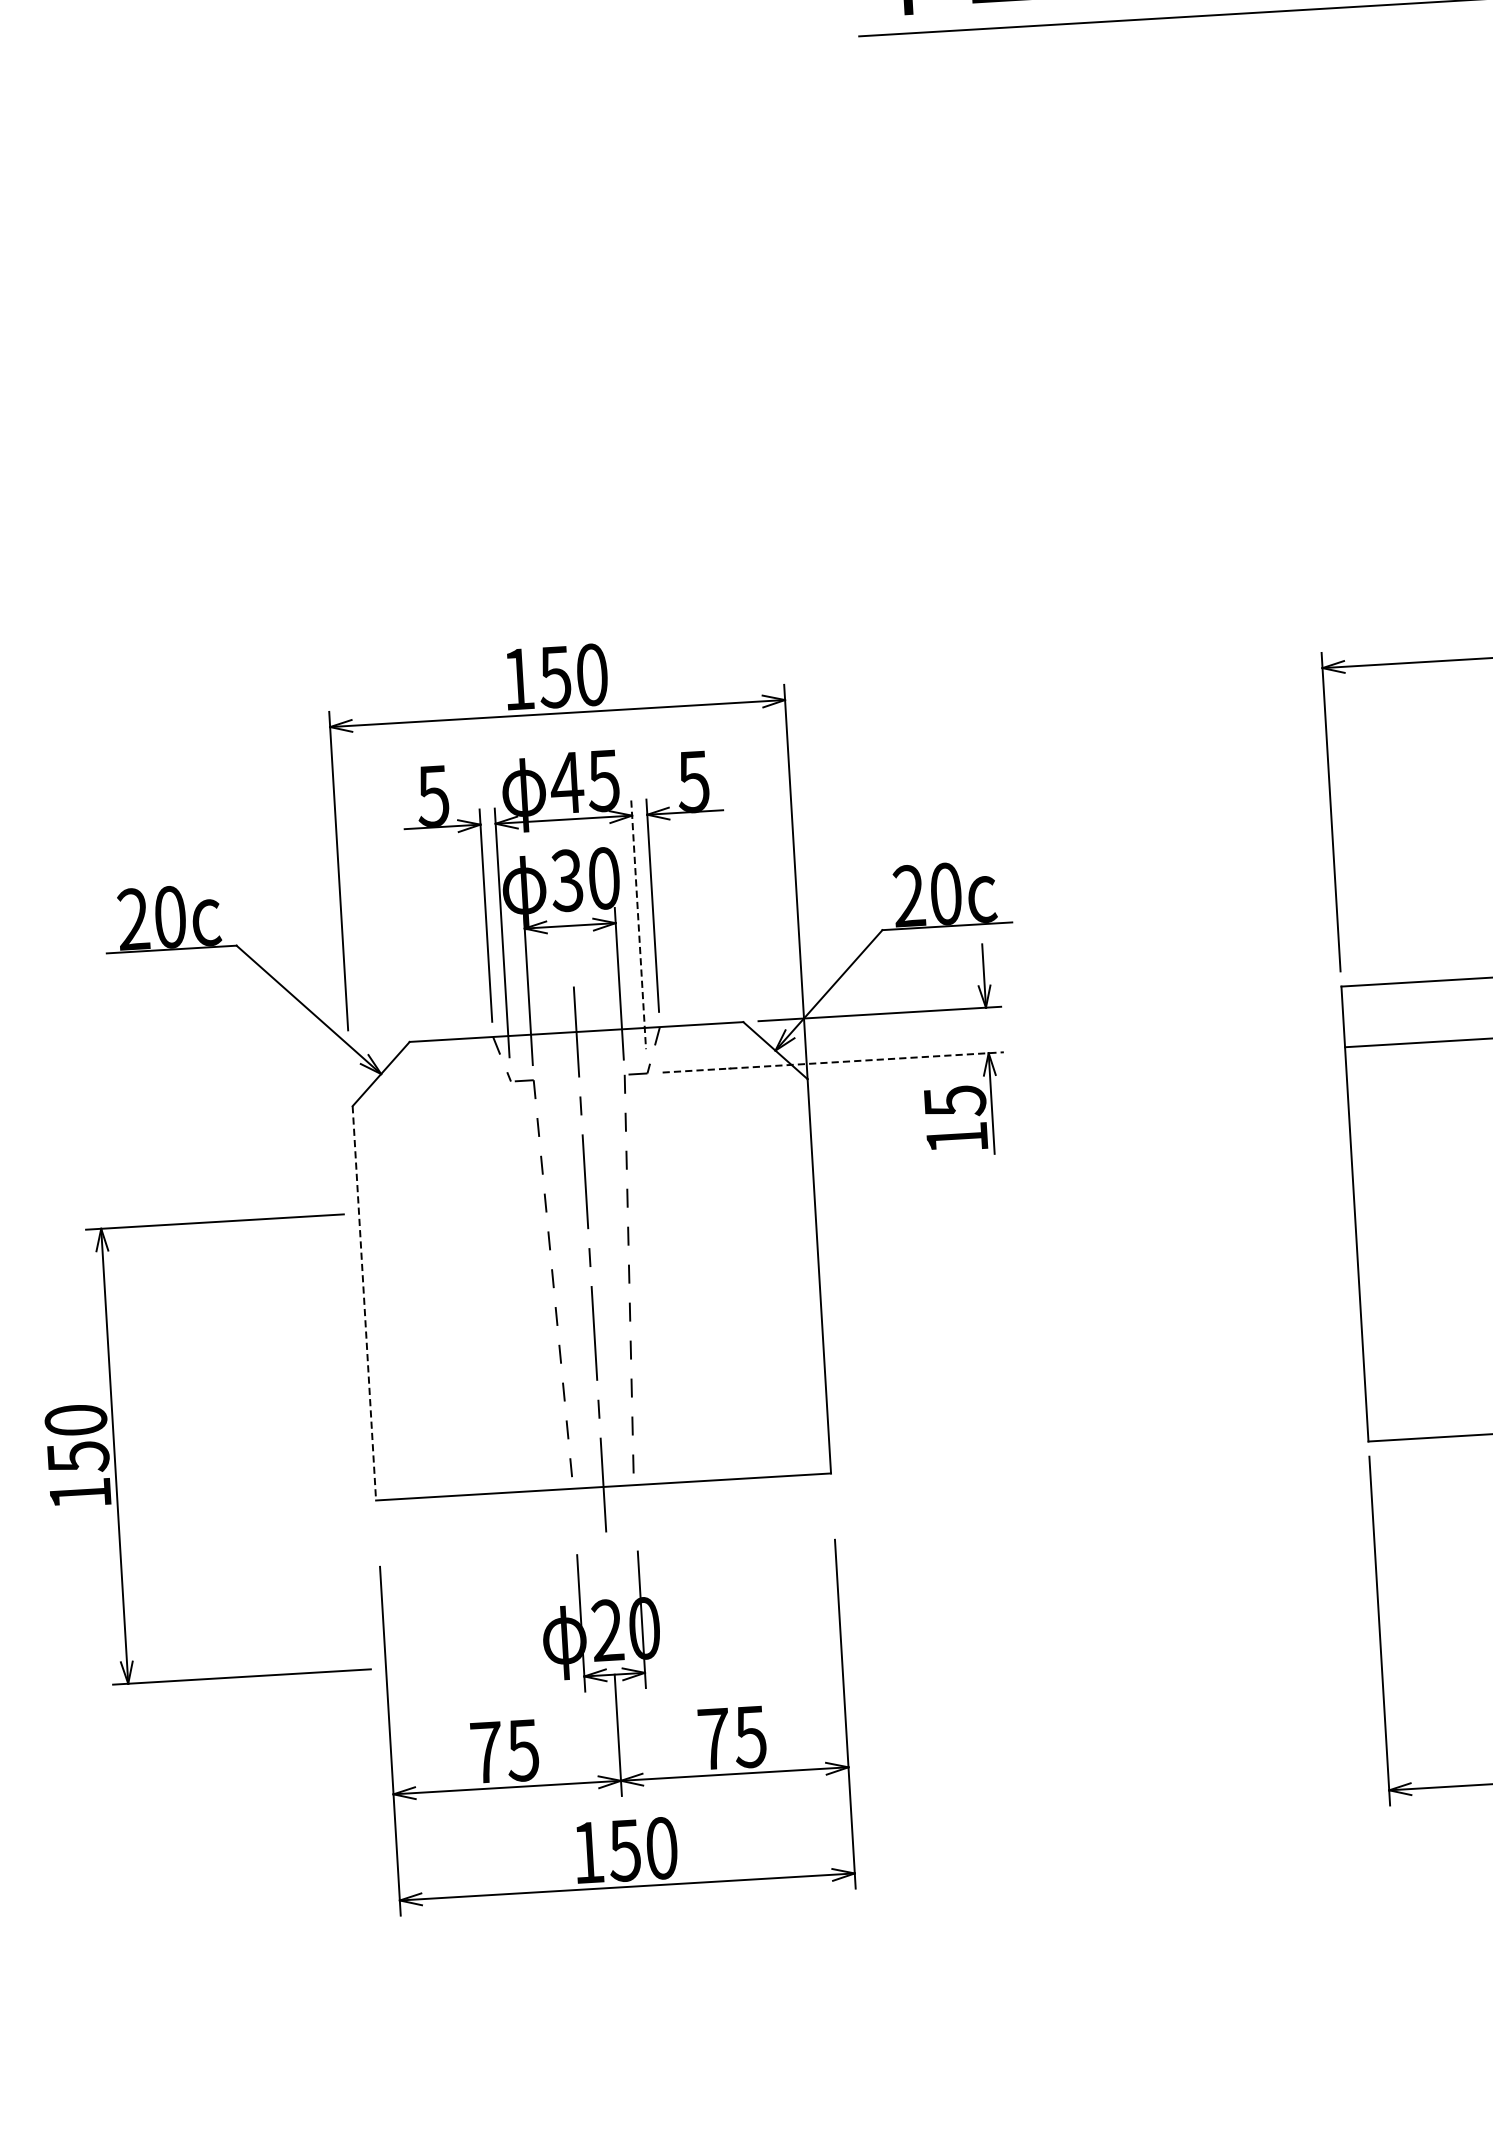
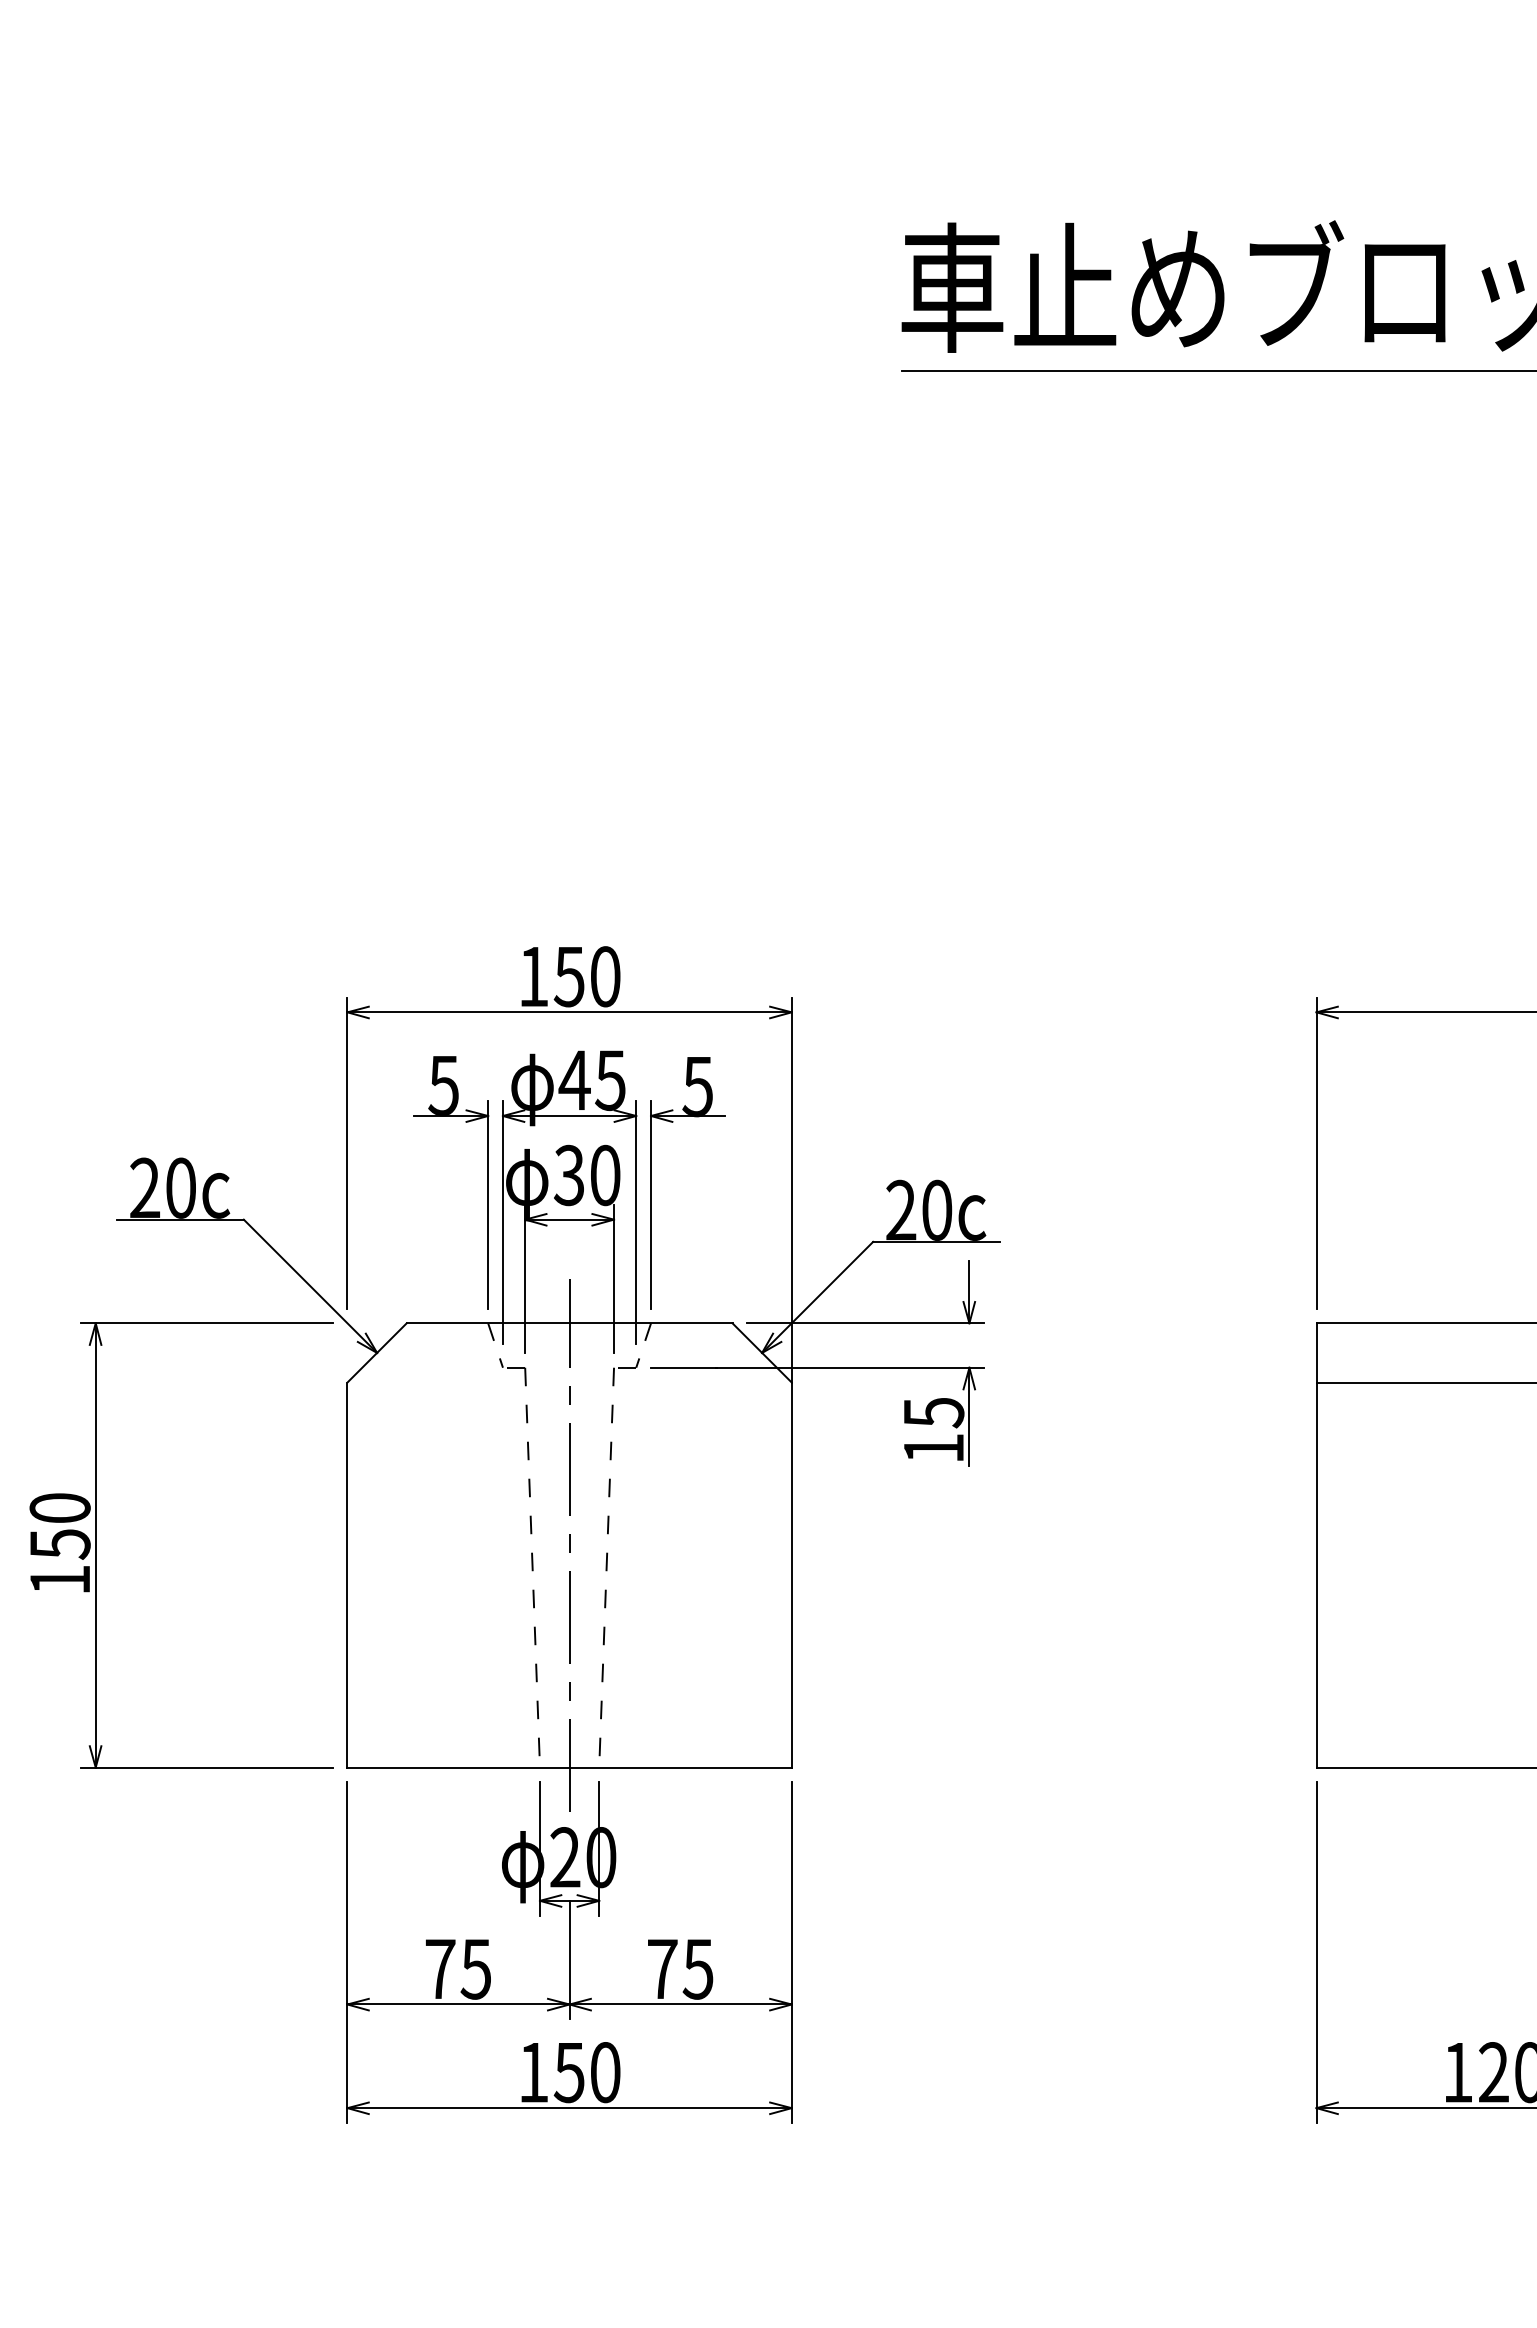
line: (638, 925) -> (636, 1223), dashed -> solid
line: (833, 1062) -> (817, 1367), dashed -> solid
line: (364, 1303) -> (347, 1575), dashed -> solid
part: (115, 1456) -> (96, 1545), moved
part: (617, 1727) -> (569, 1952), moved

